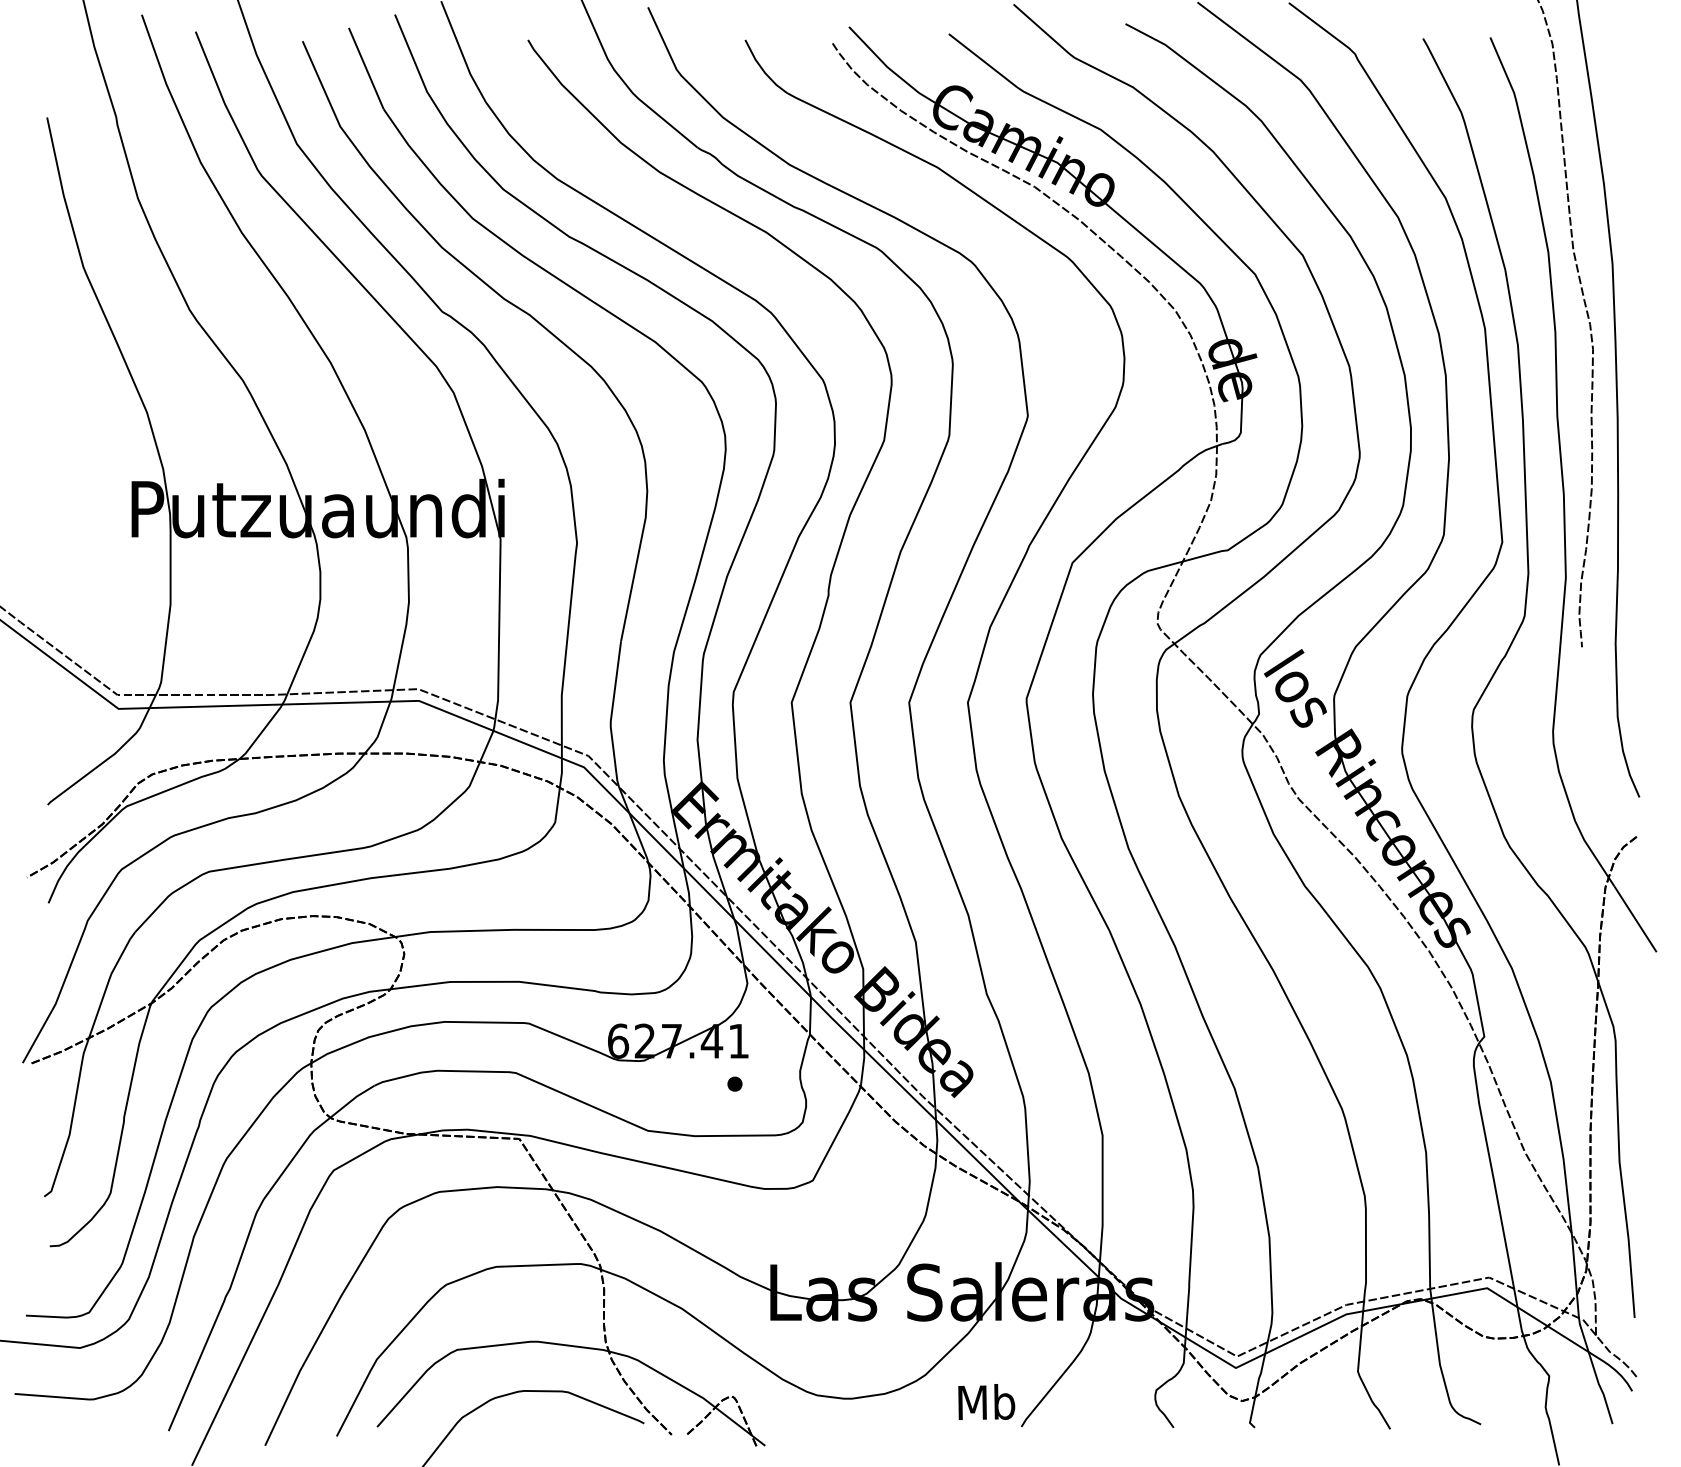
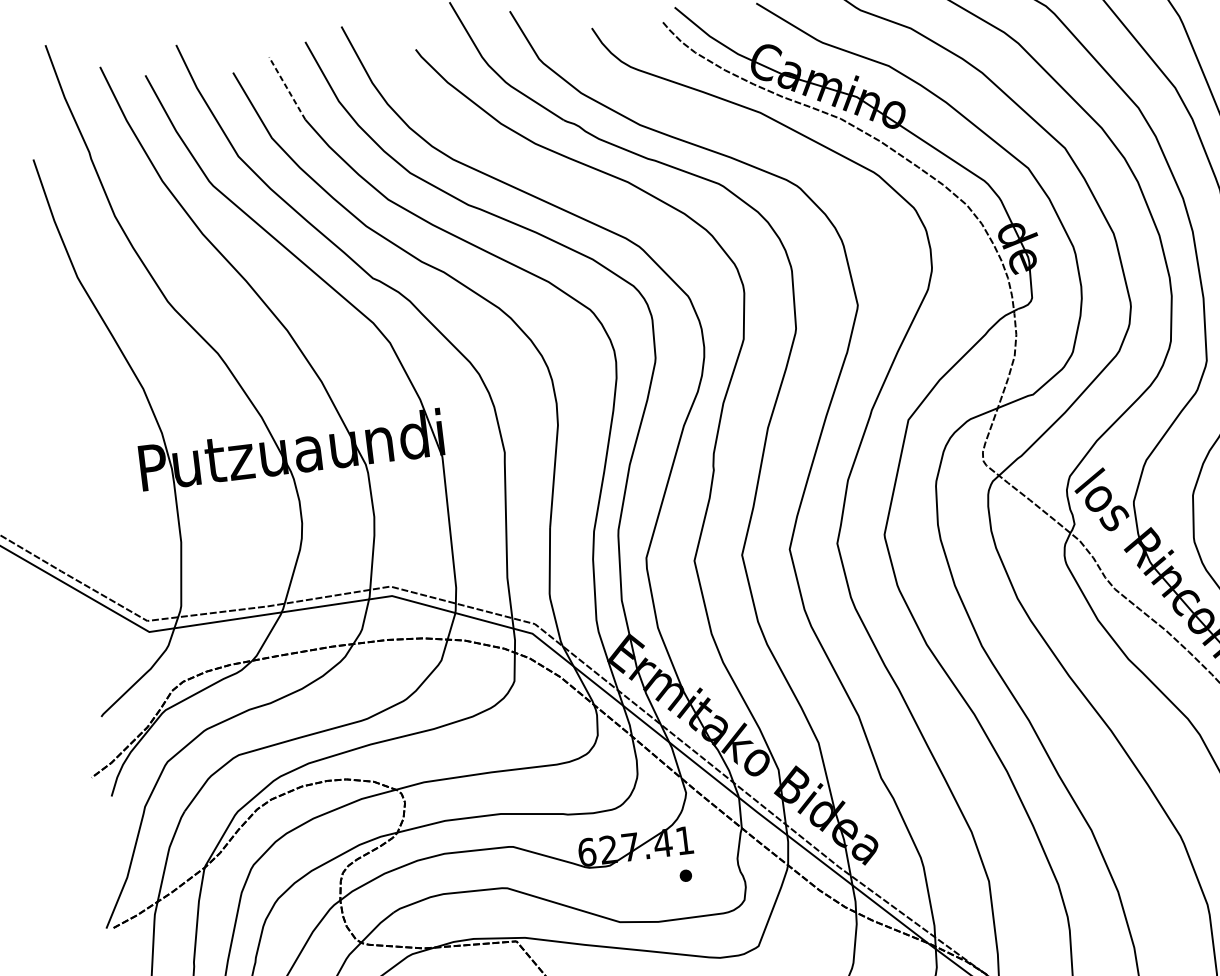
line: (366, 68) -> (287, 88), solid -> dashed

